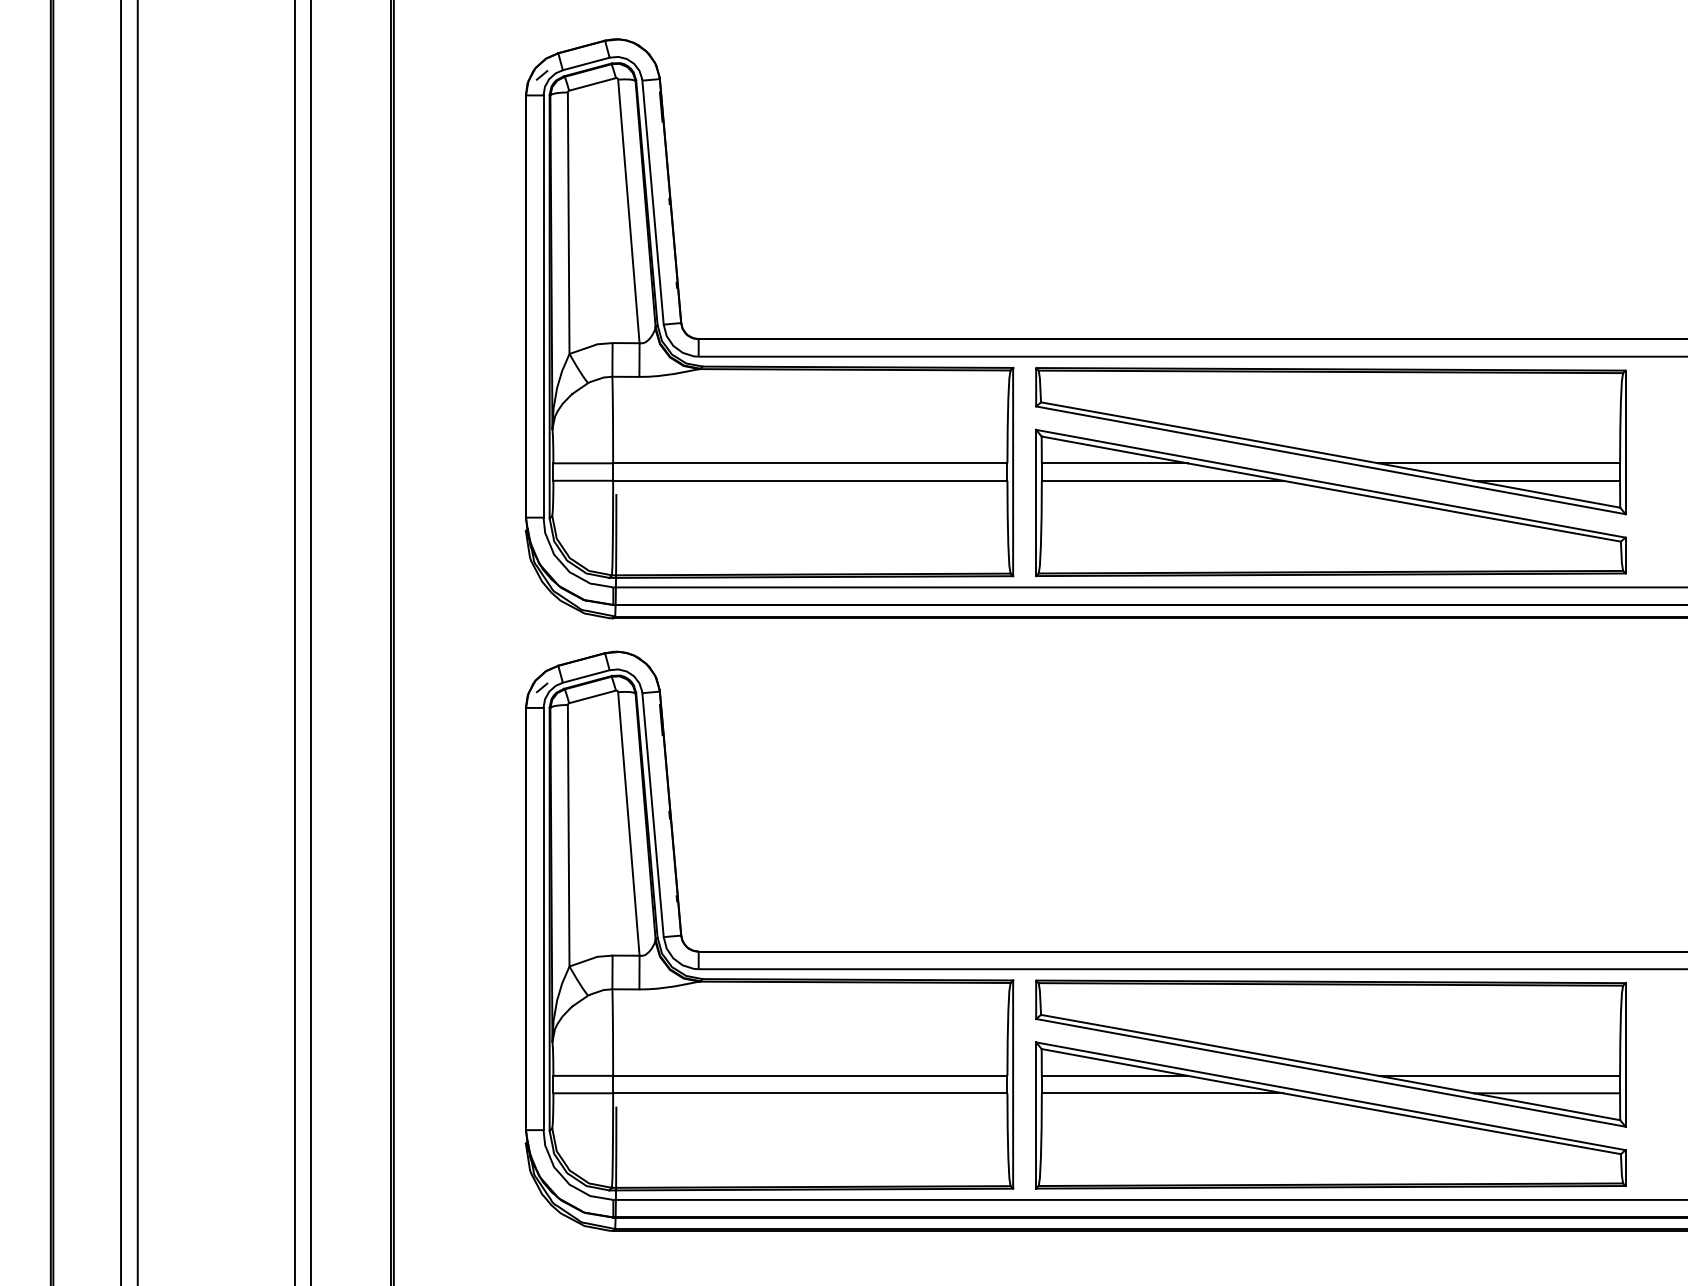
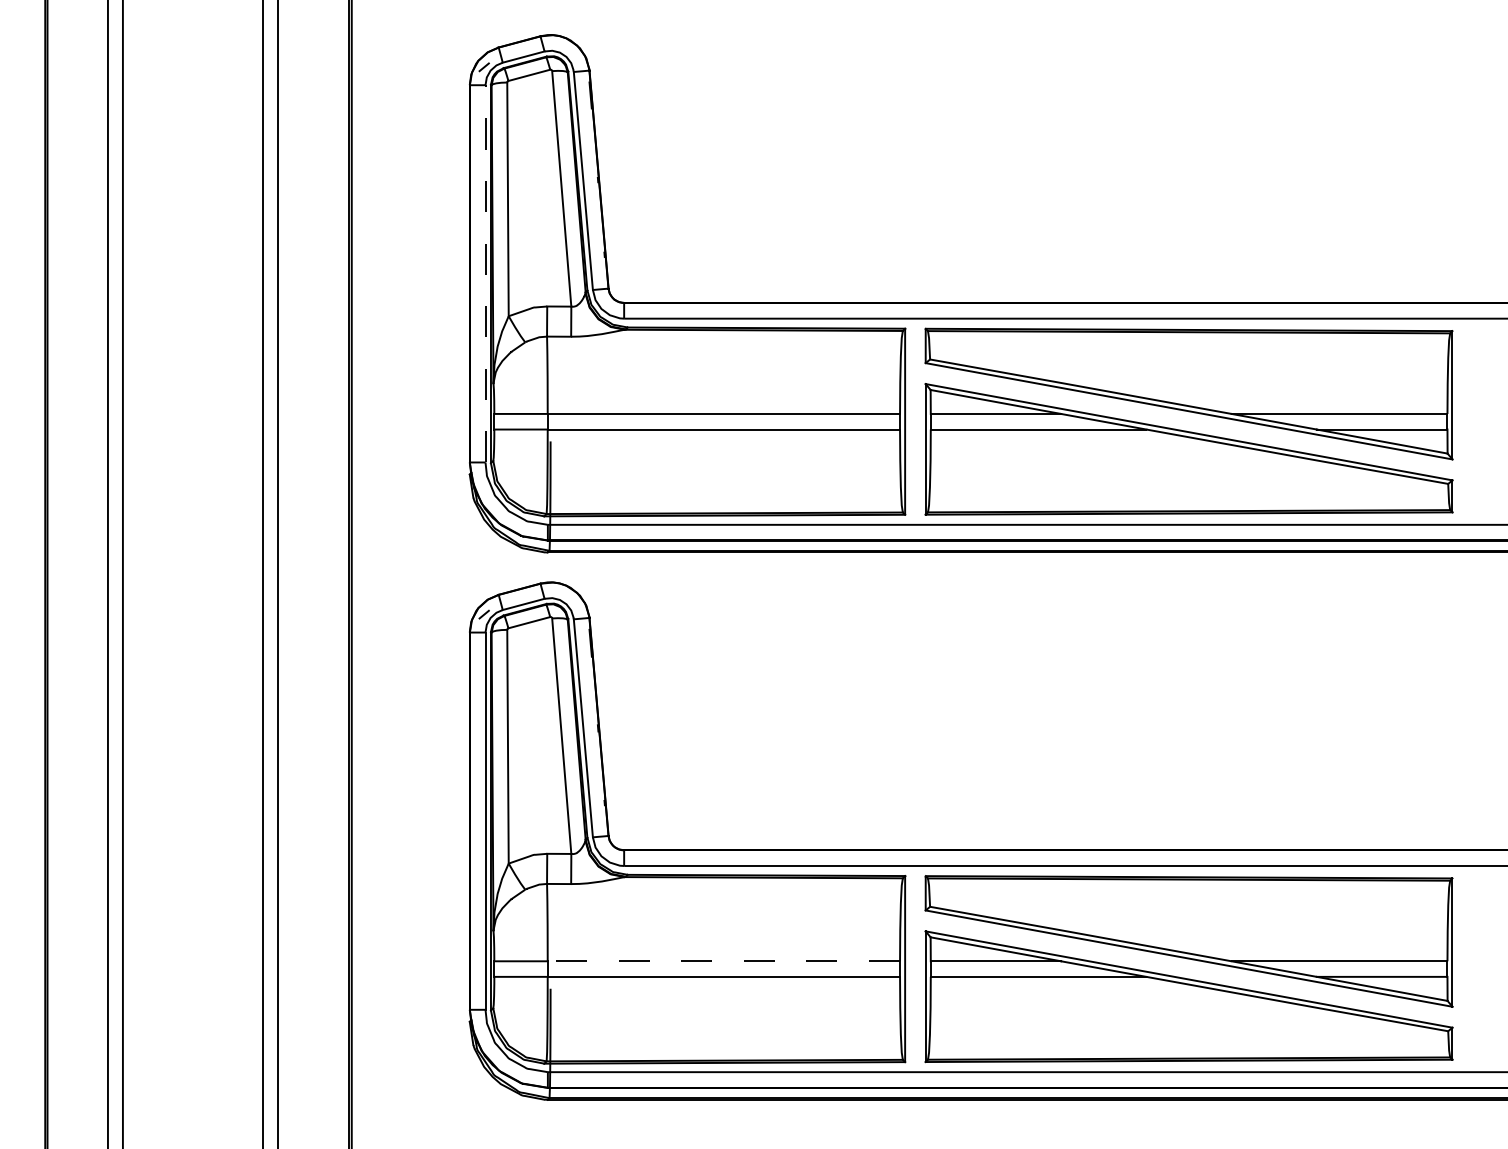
line: (543, 306) -> (485, 273), solid -> dashed
line: (809, 1076) -> (723, 961), solid -> dashed

